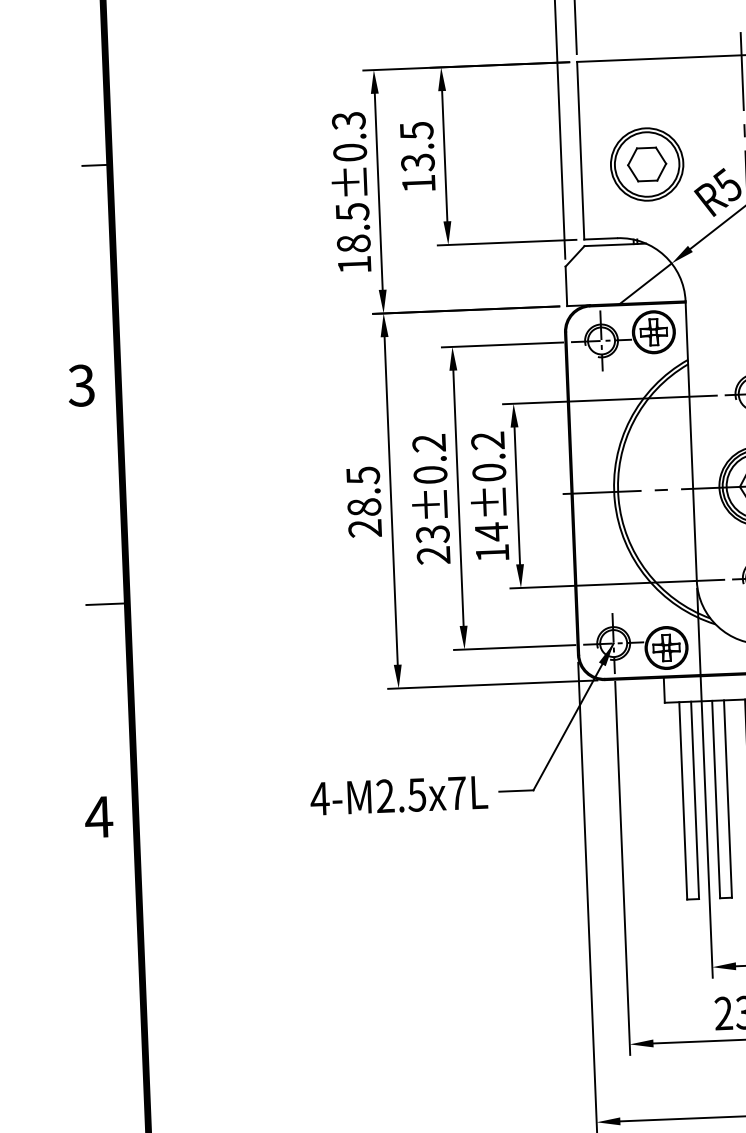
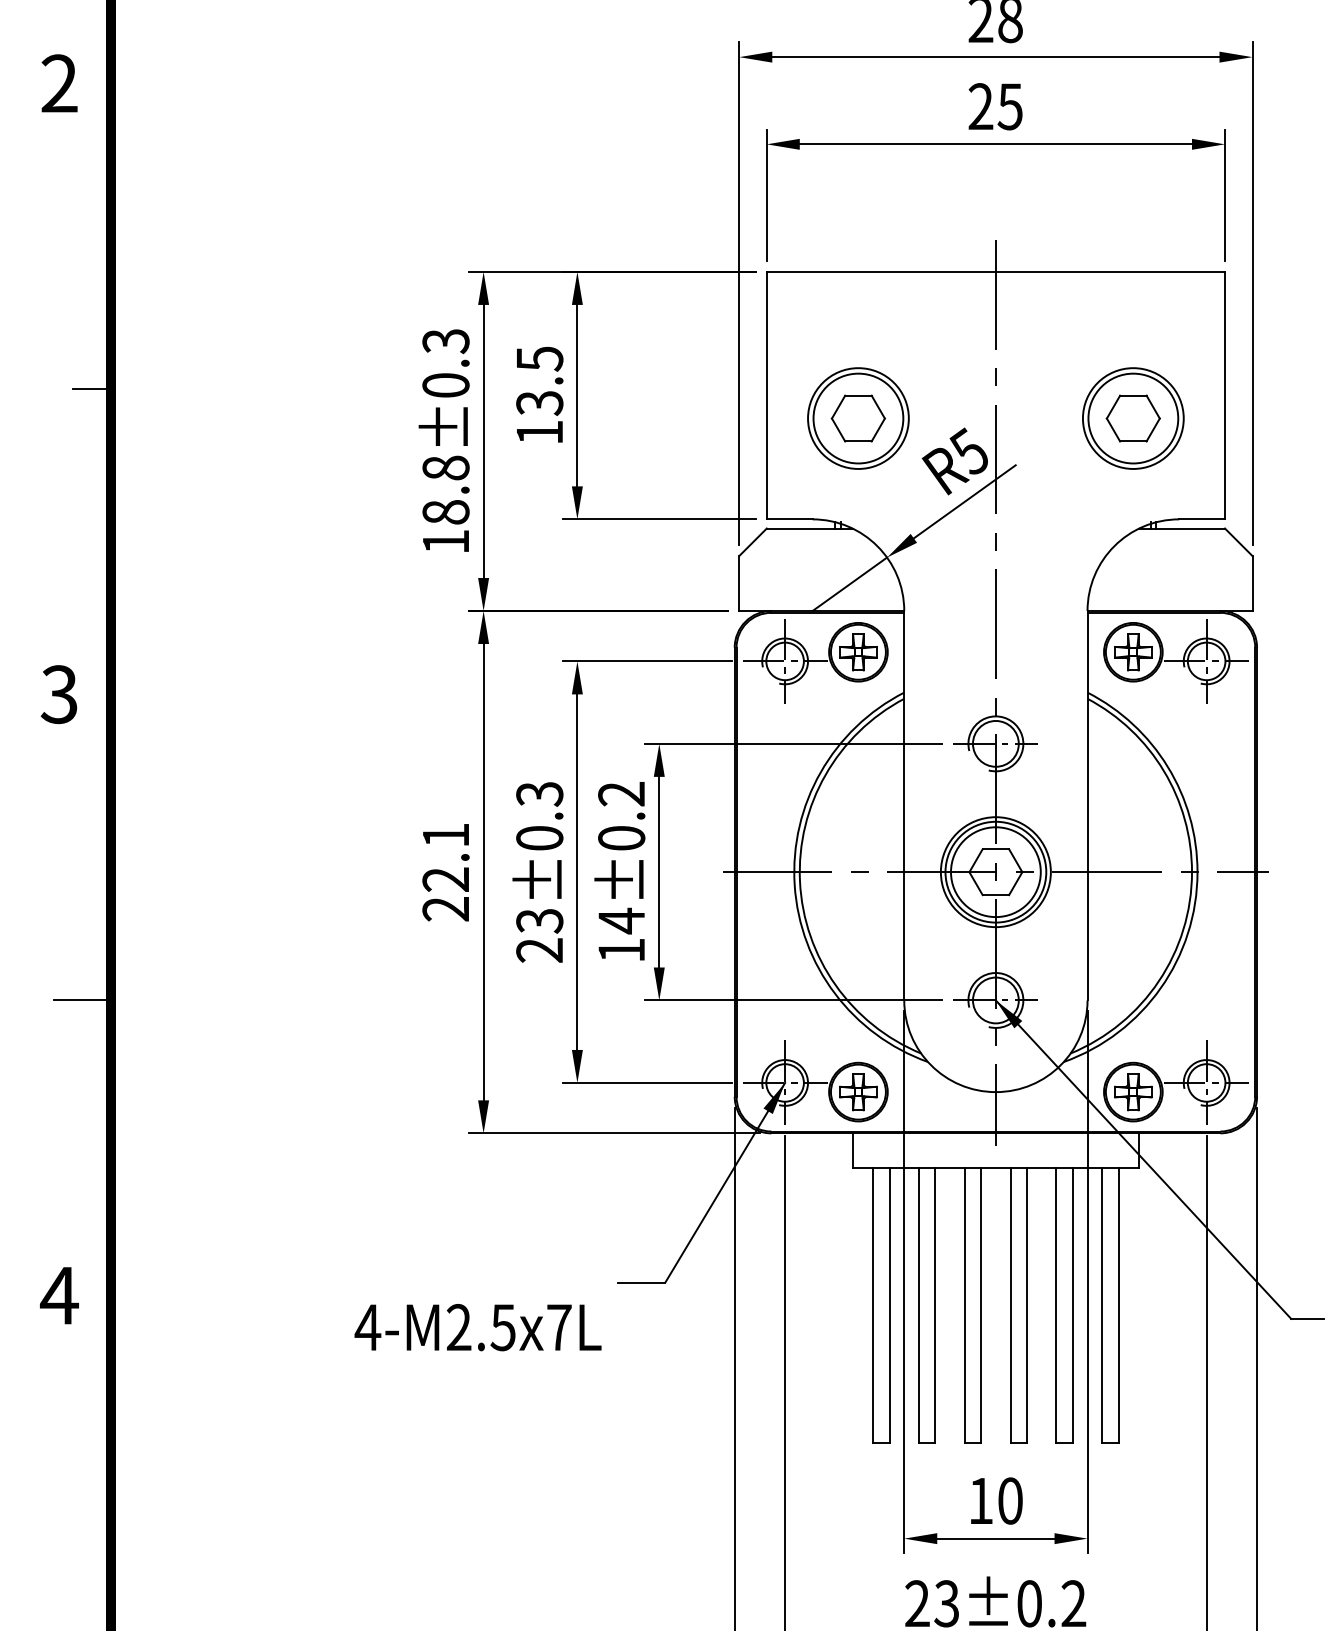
text: (352, 212) -> (445, 468), 18.5±0.3 -> 18.8±0.3
text: (429, 443) -> (539, 794), 23±0.2 -> 23±0.3
text: (363, 491) -> (445, 857), 28.5 -> 22.1
text: (398, 795) -> (477, 1327), moved

